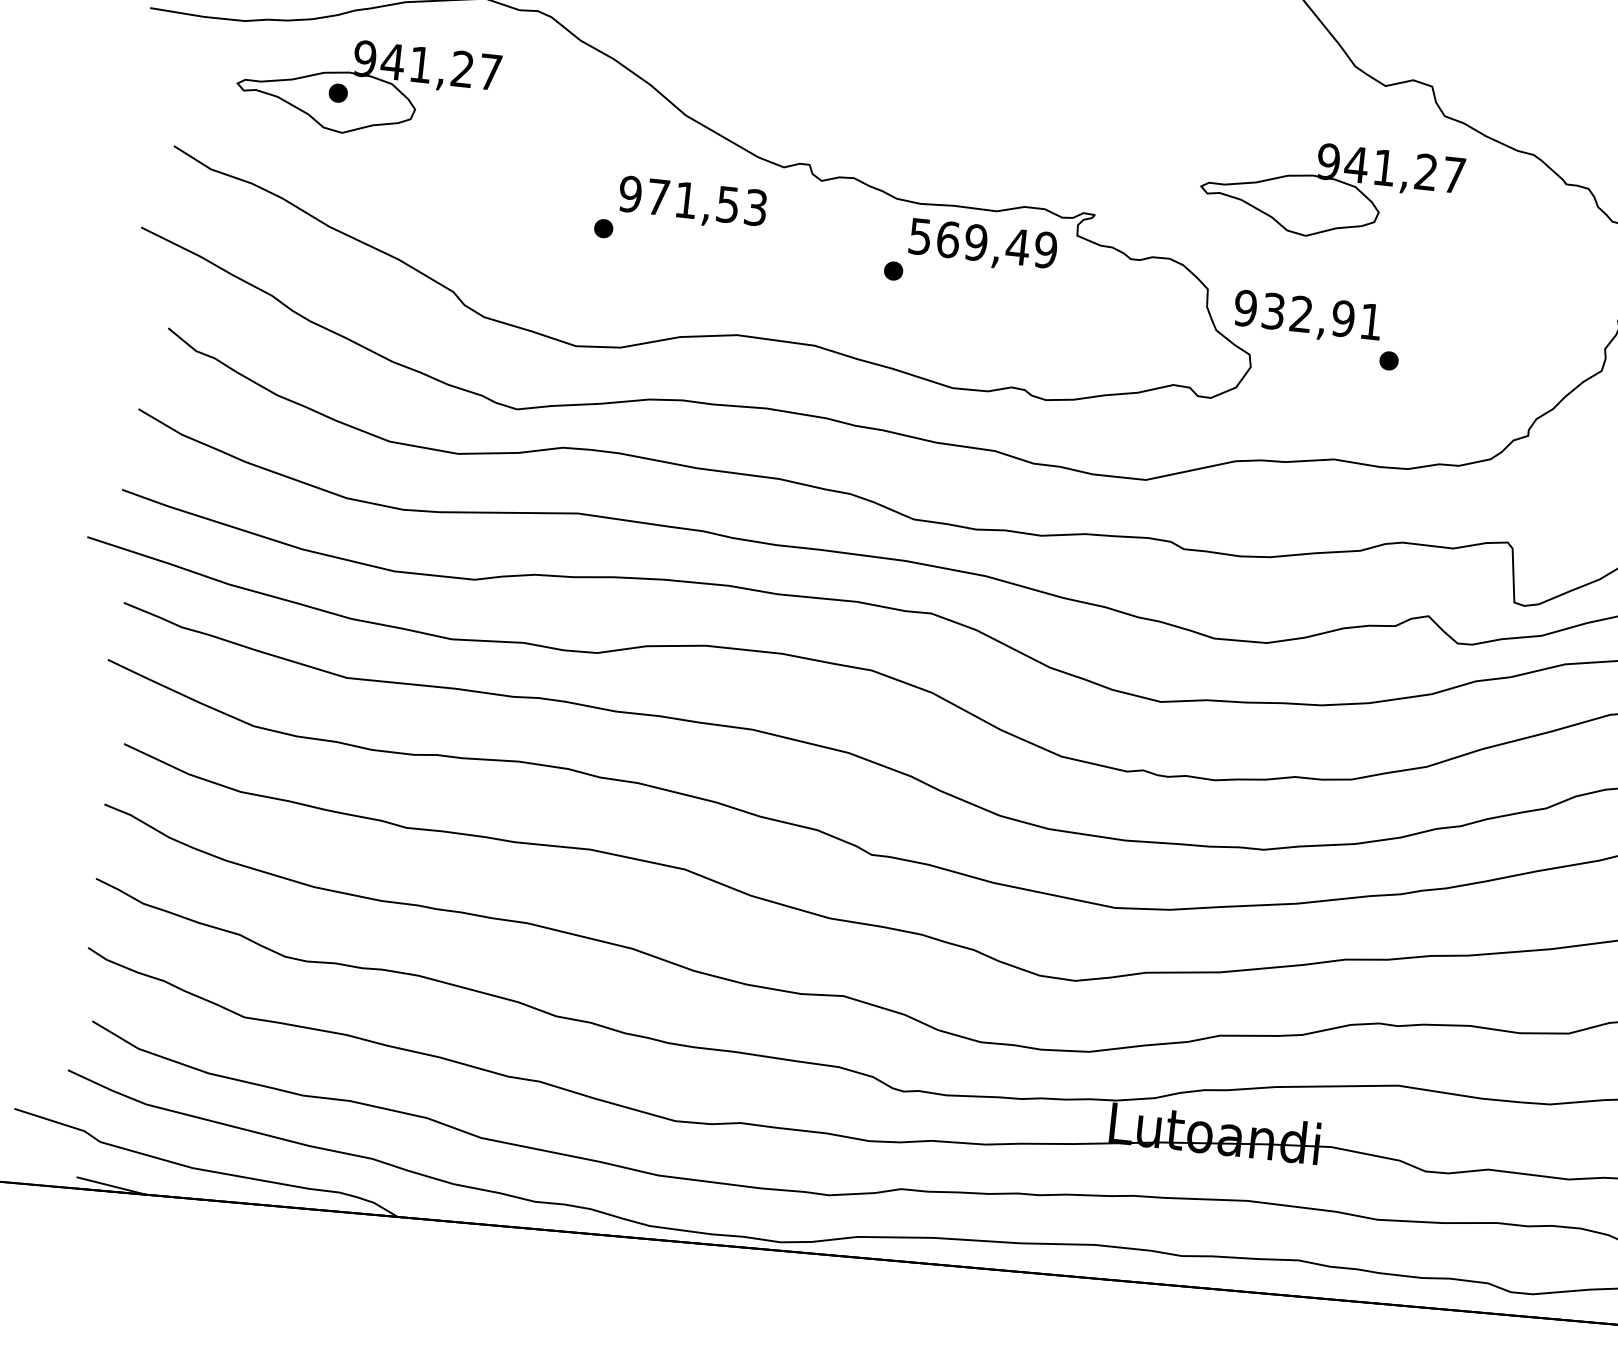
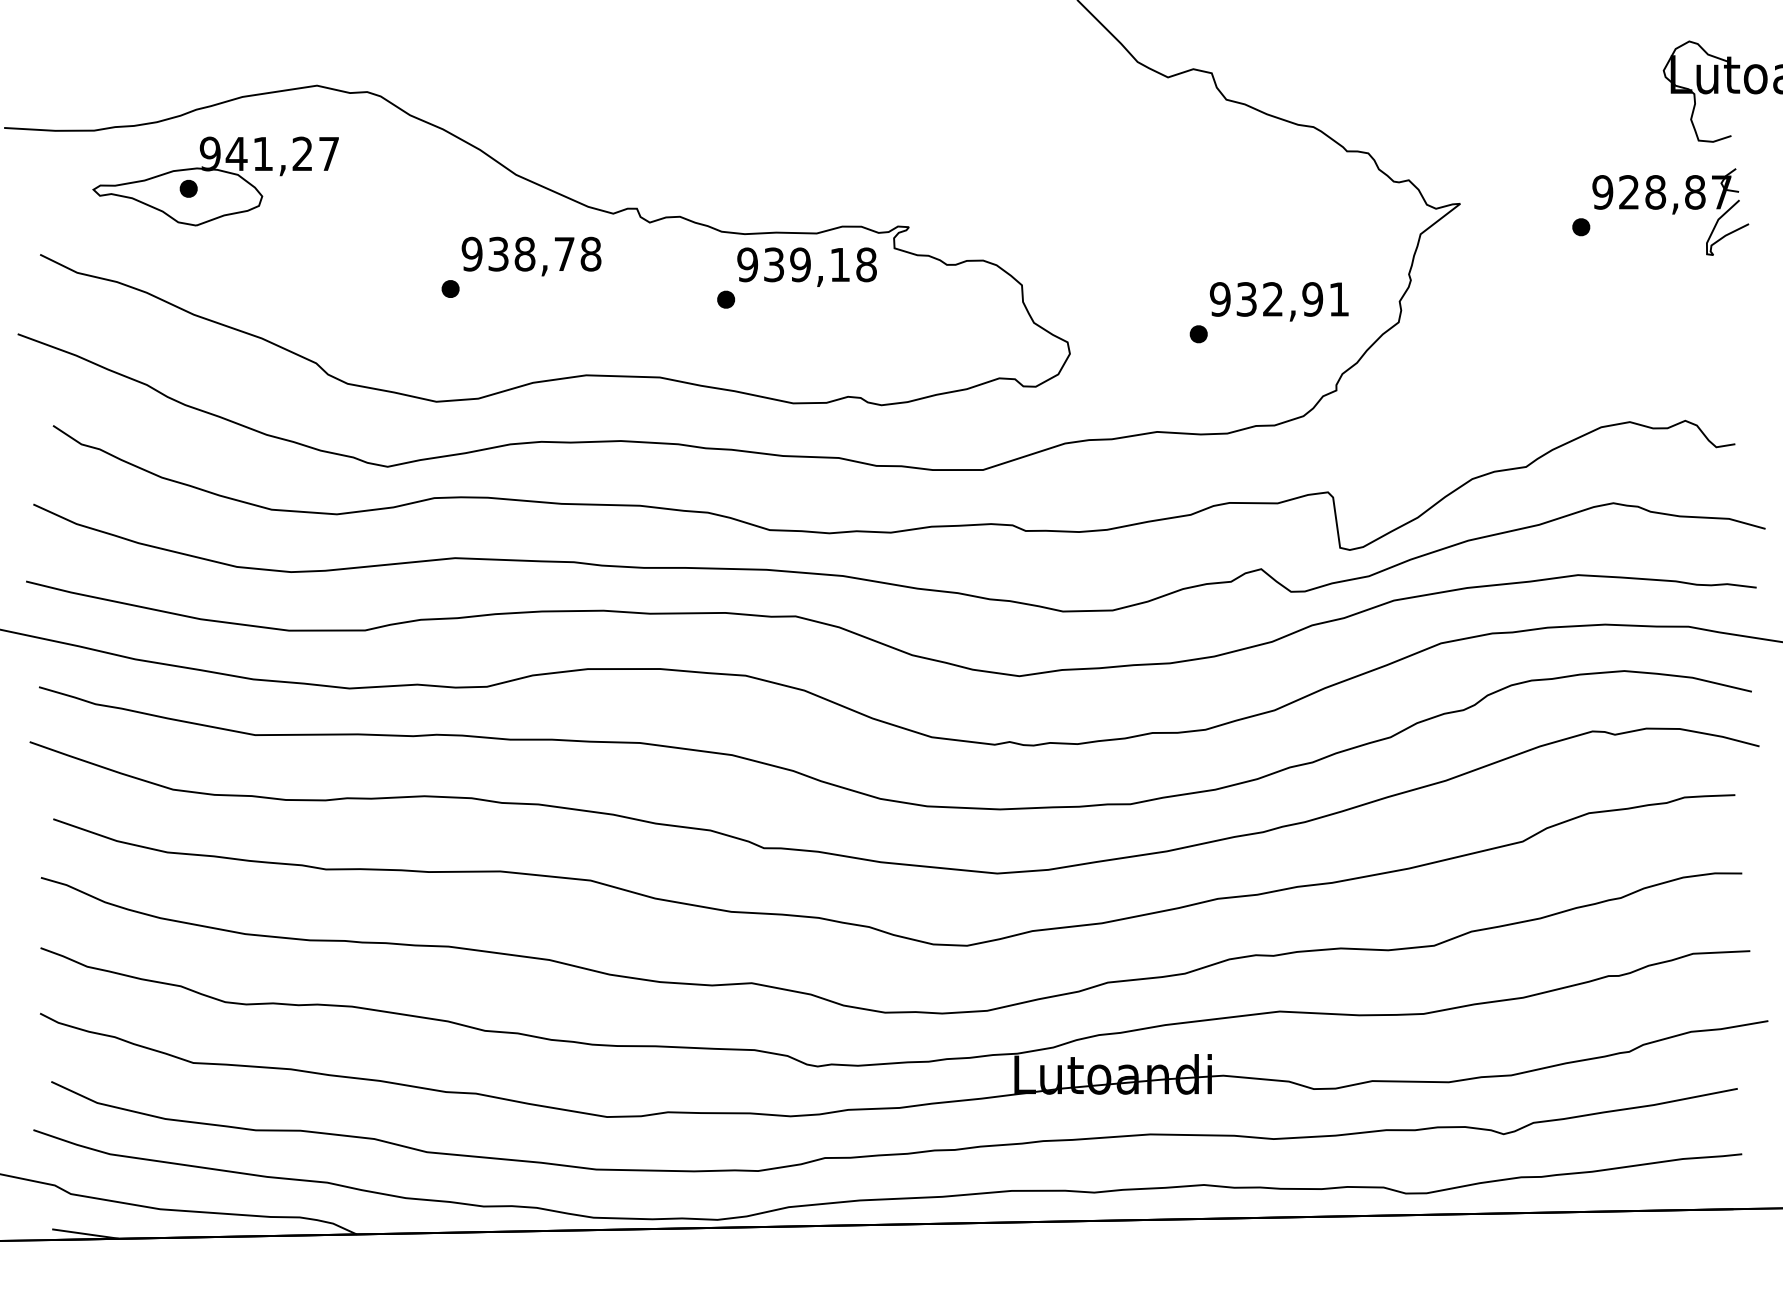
part: (1331, 191) -> (1127, 181), removed
text: (706, 201) -> (544, 253), 971,53 -> 938,78
text: (982, 242) -> (806, 264), 569,49 -> 939,18
text: (1306, 317) -> (1278, 301), moved

